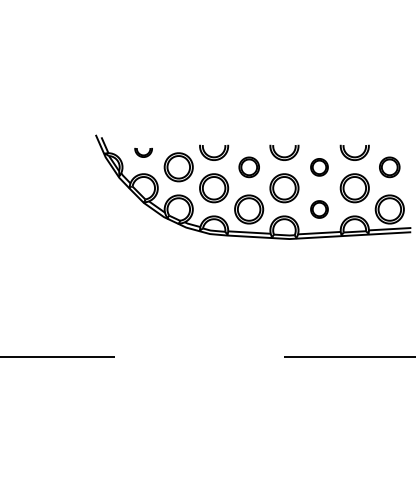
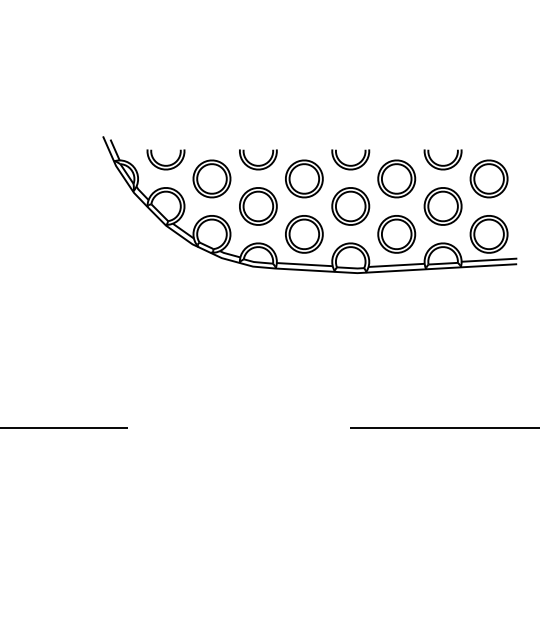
part: (143, 152) -> (165, 159), size x1.67
part: (249, 167) -> (304, 179), size x1.43
part: (319, 167) -> (396, 179), size x1.67
part: (389, 167) -> (488, 179), size x1.43
part: (319, 209) -> (396, 234), size x1.67

